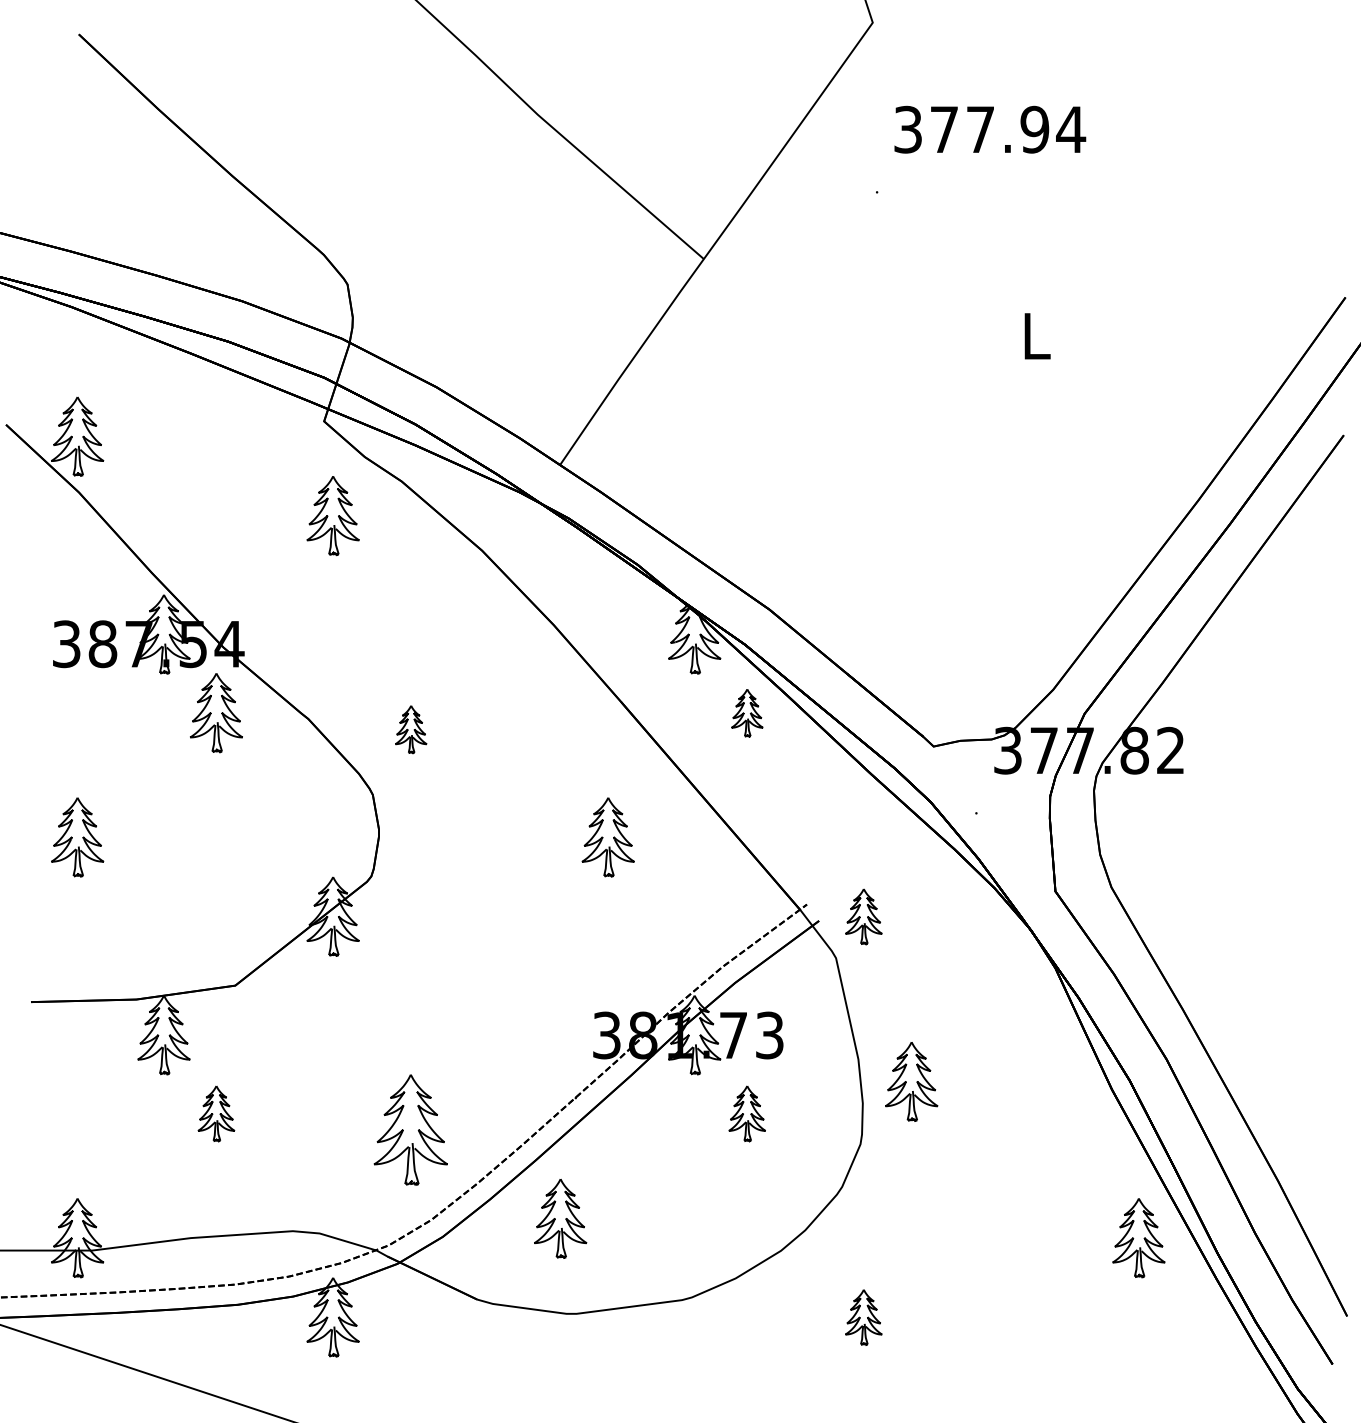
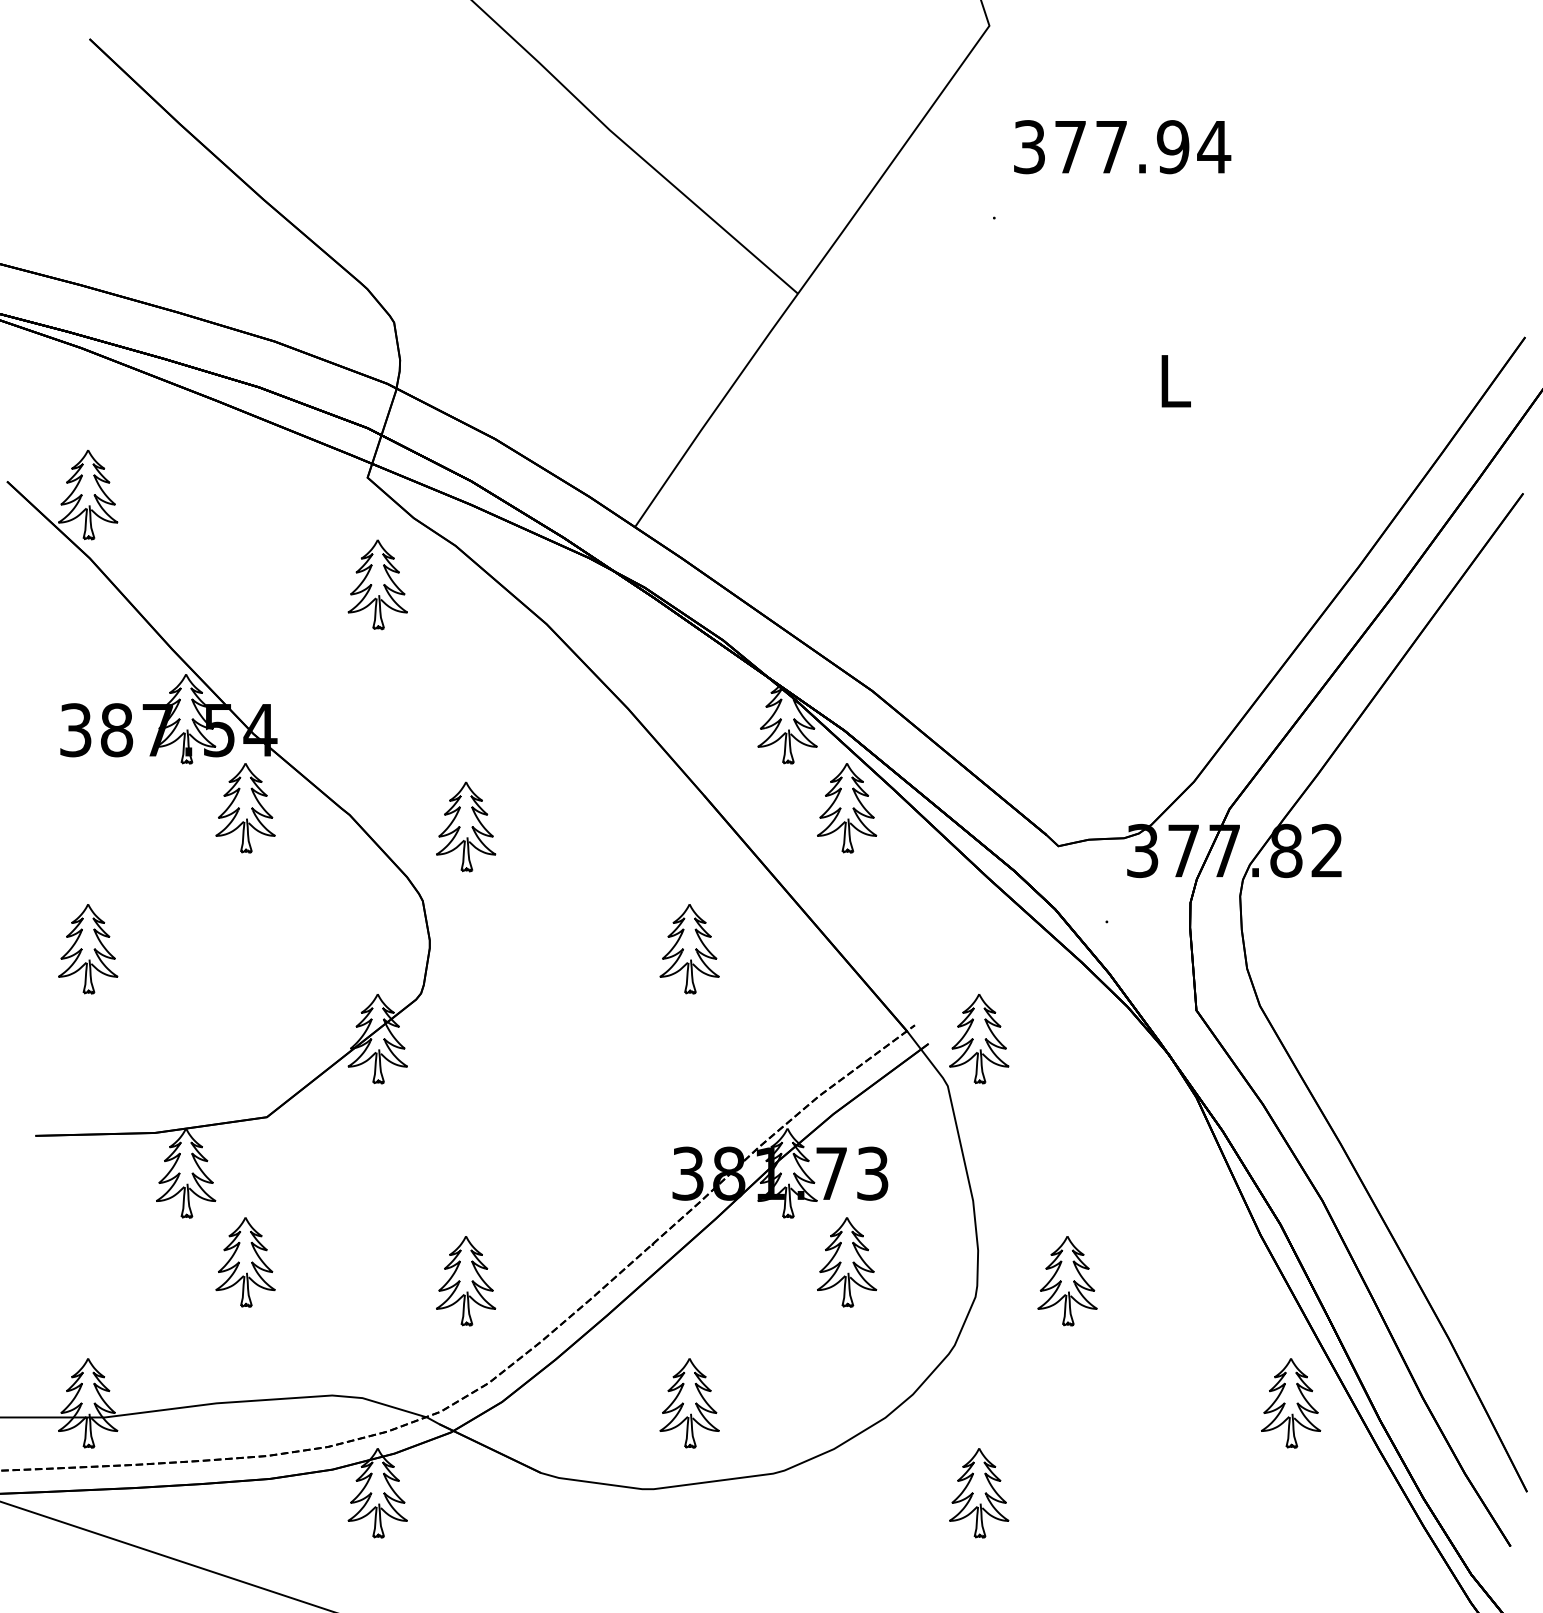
part: (747, 713) -> (847, 808), size x1.67
part: (411, 729) -> (466, 826), size x1.67
part: (864, 917) -> (979, 1039), size x1.43
part: (911, 1082) -> (1067, 1281), moved
part: (216, 1113) -> (245, 1262), size x1.43
part: (747, 1113) -> (847, 1262), size x1.43
part: (411, 1130) -> (466, 1281), size x0.71
part: (560, 1218) -> (689, 1403), moved
part: (864, 1317) -> (979, 1493), size x1.43

